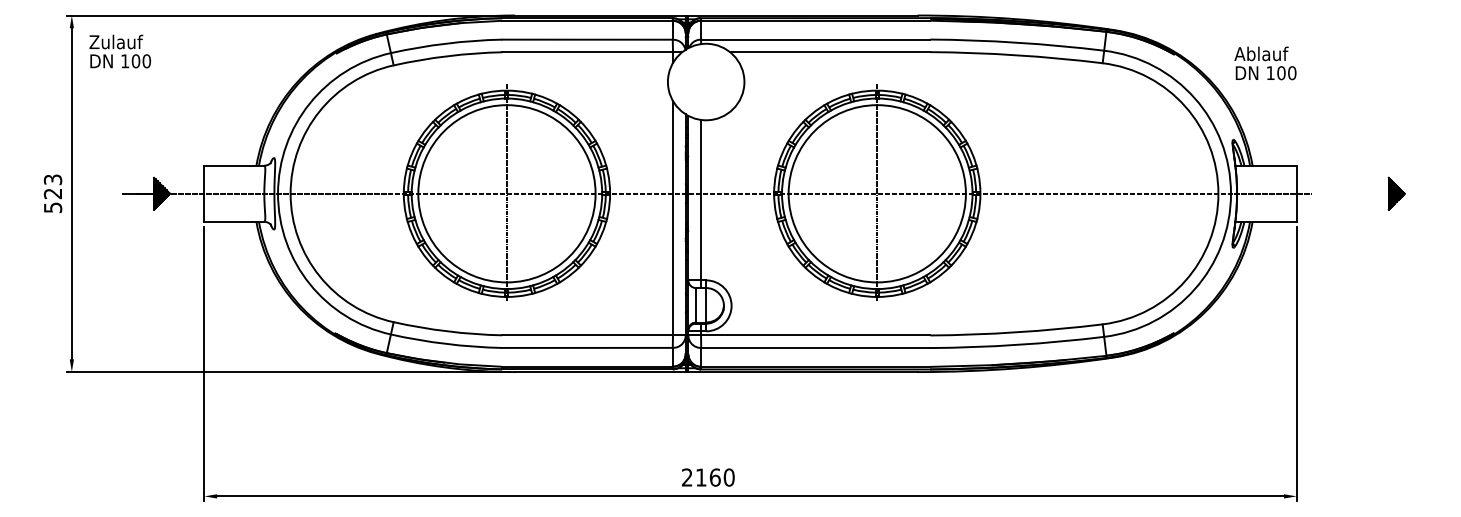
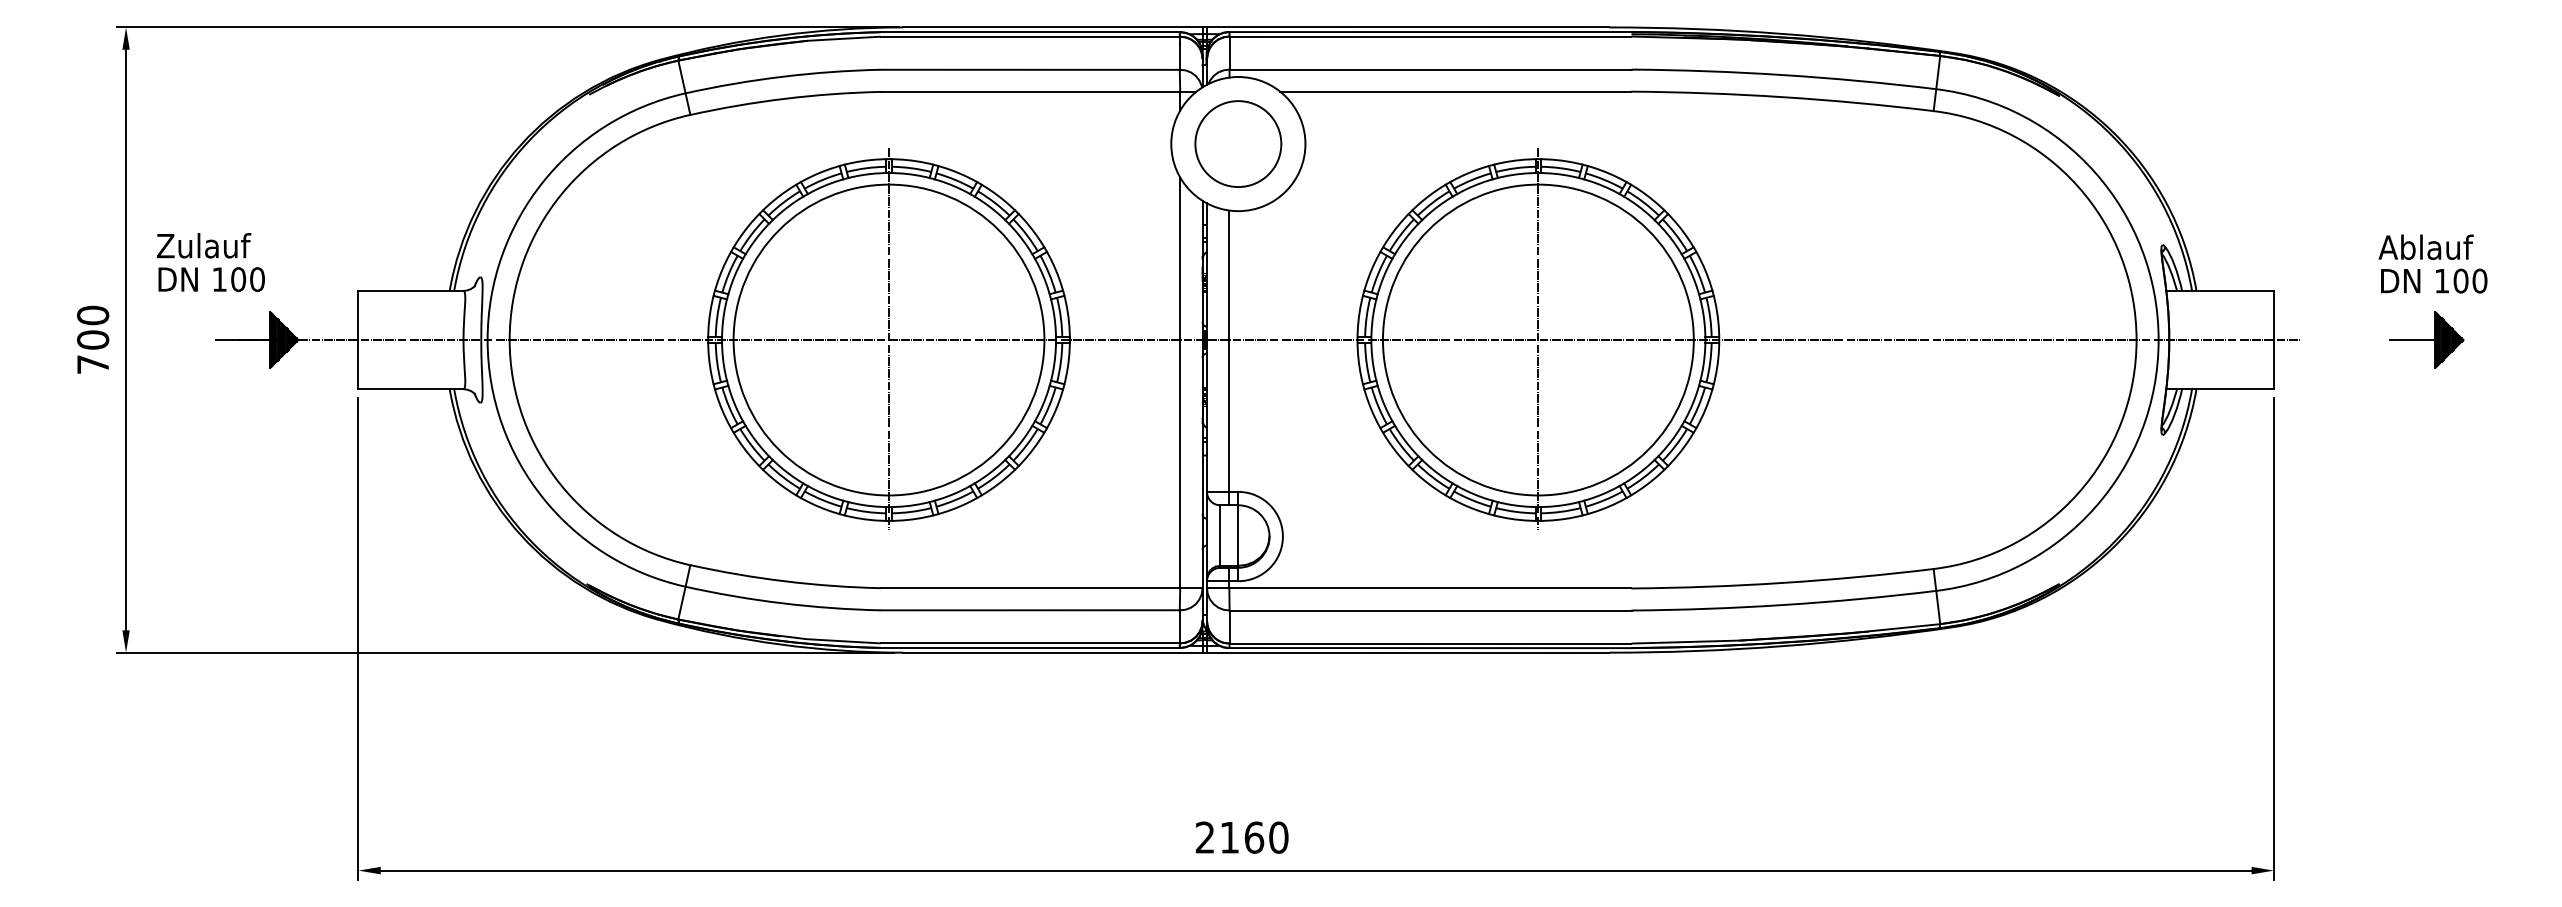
text: (119, 51) -> (209, 262), moved
text: (1265, 63) -> (2433, 264), moved
circle: (705, 81) -> (1237, 143), added
text: (53, 193) -> (93, 339), 523 -> 700
line: (1375, 193) -> (2412, 339), added

